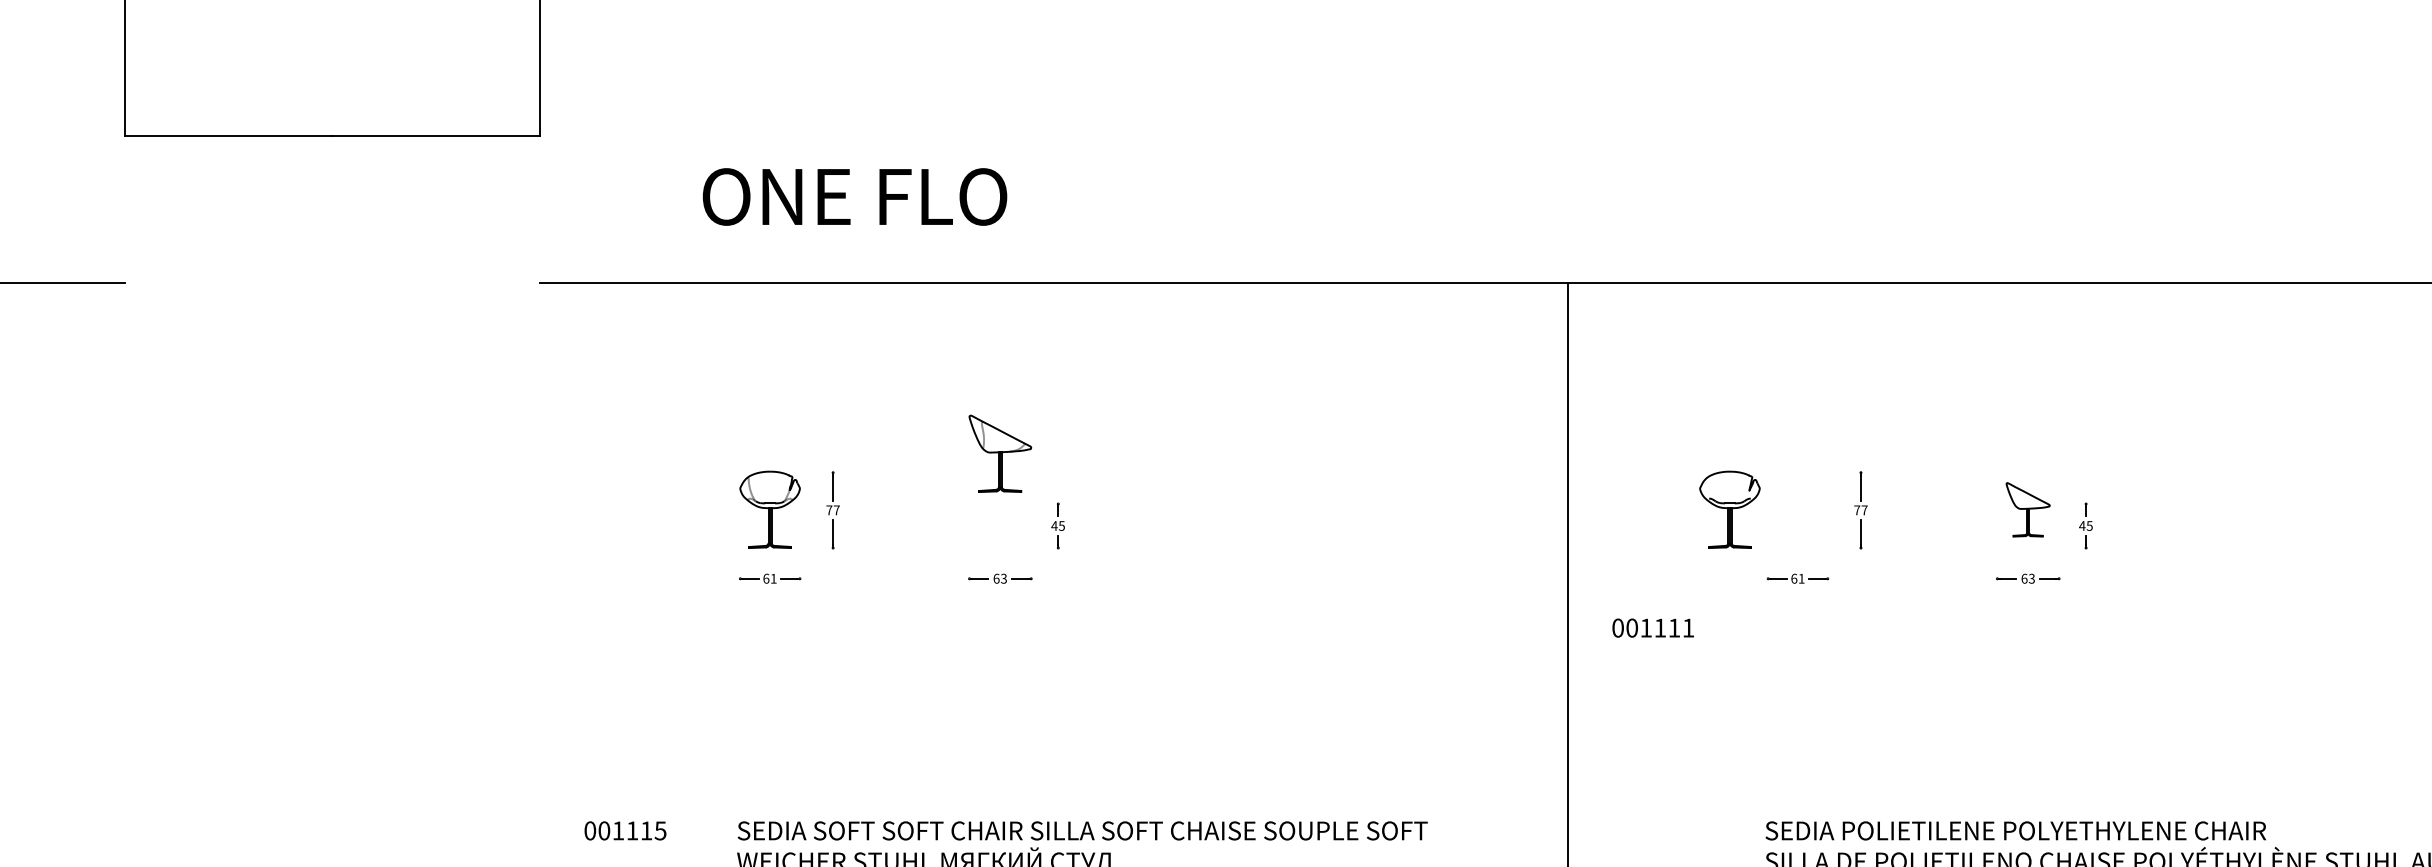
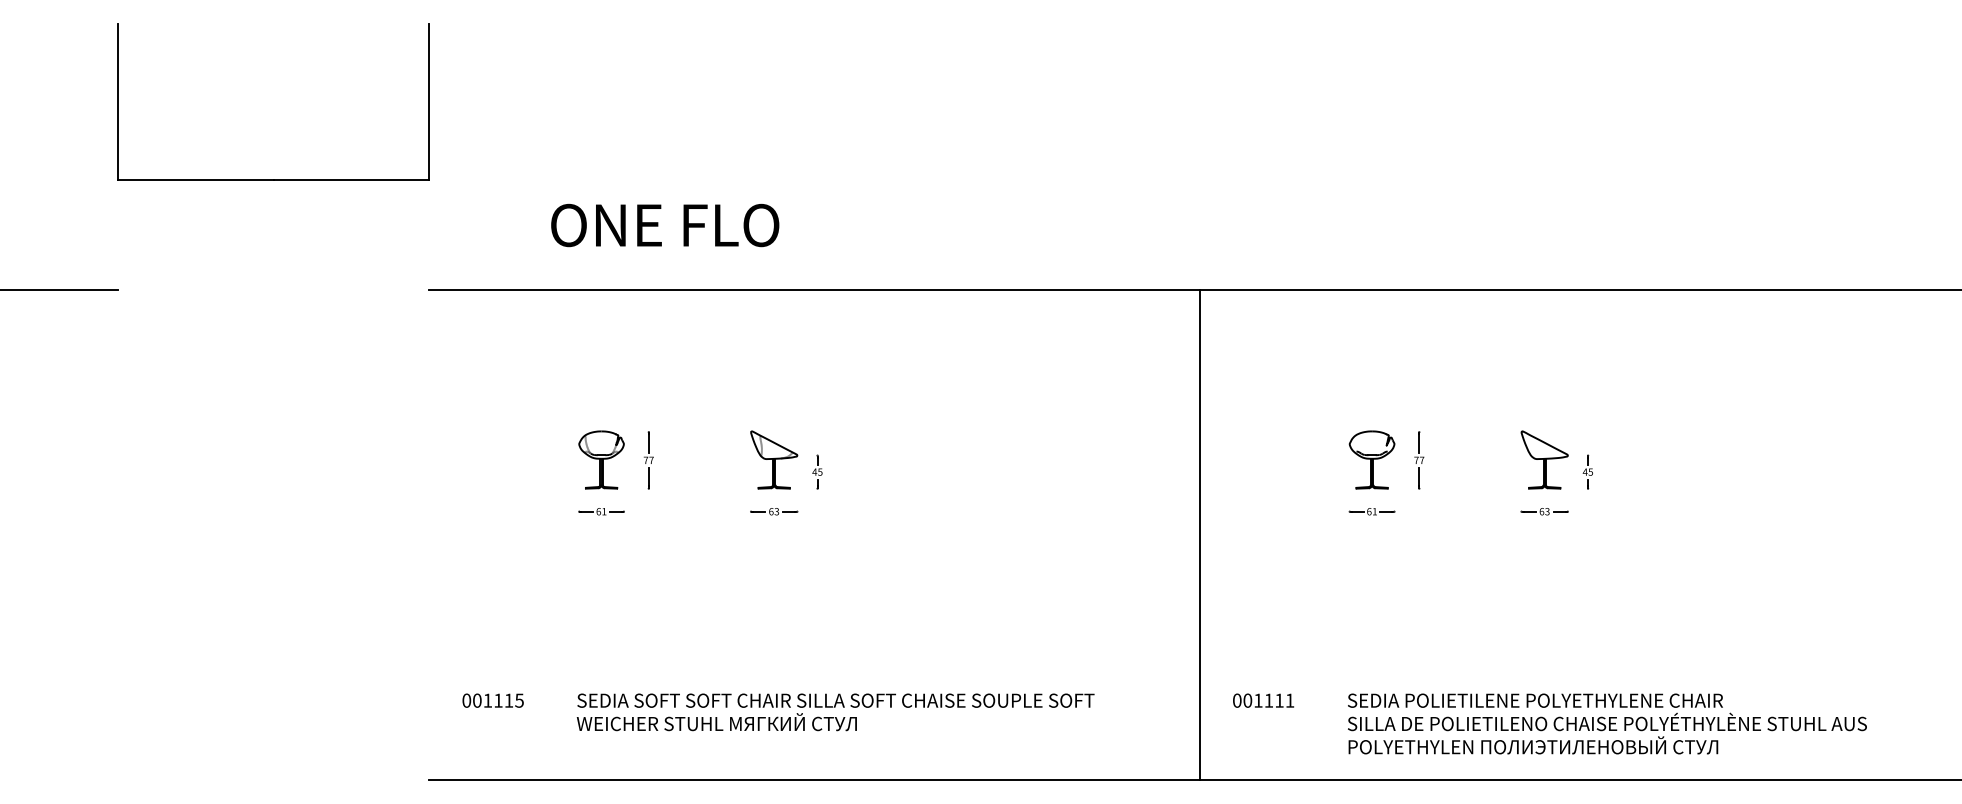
part: (1000, 453) -> (774, 459), moved
part: (1729, 509) -> (1371, 459), moved
part: (2027, 509) -> (1544, 459), size x1.43
text: (1653, 627) -> (1263, 700), moved

